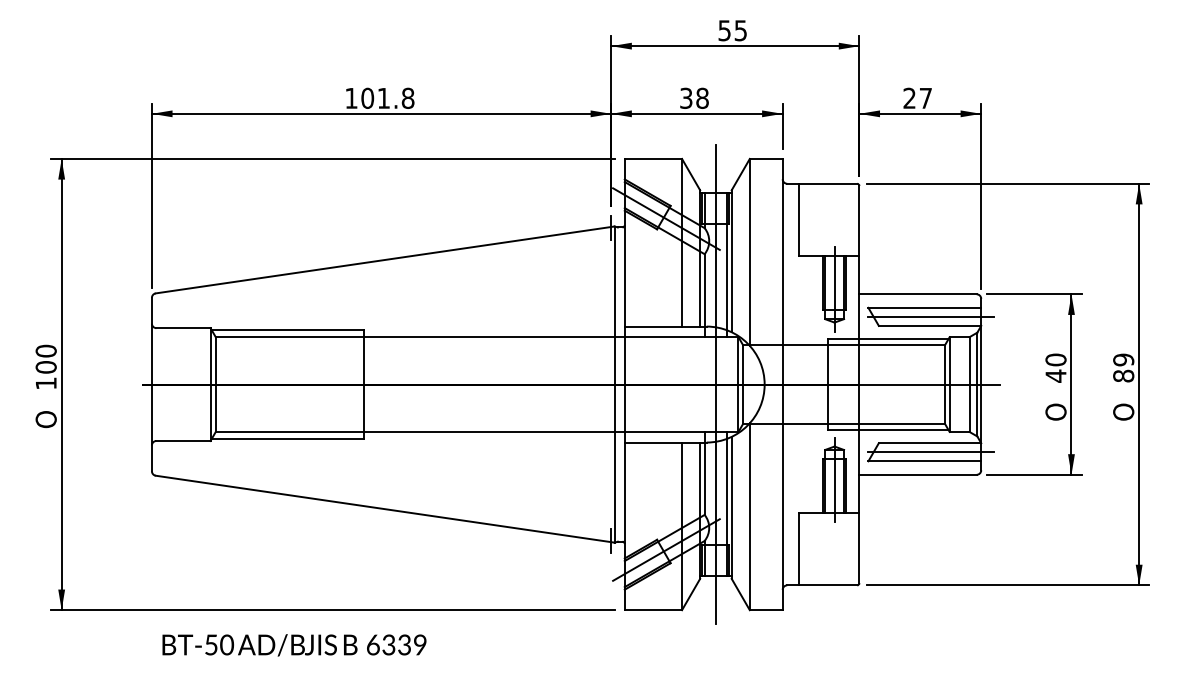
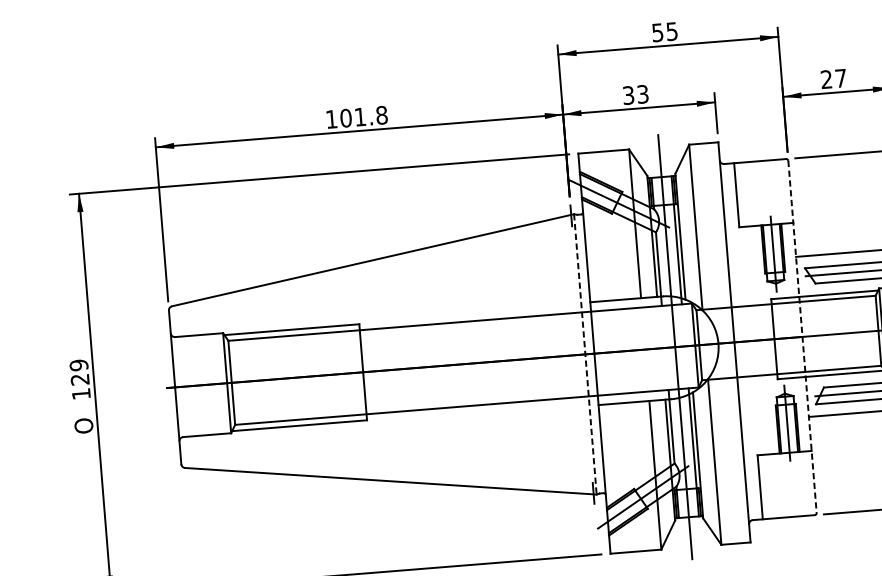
text: (702, 97) -> (642, 93), 38 -> 33
text: (45, 358) -> (78, 371), 100 -> 129
line: (859, 384) -> (802, 336), solid -> dashed
line: (614, 385) -> (585, 355), solid -> dashed

